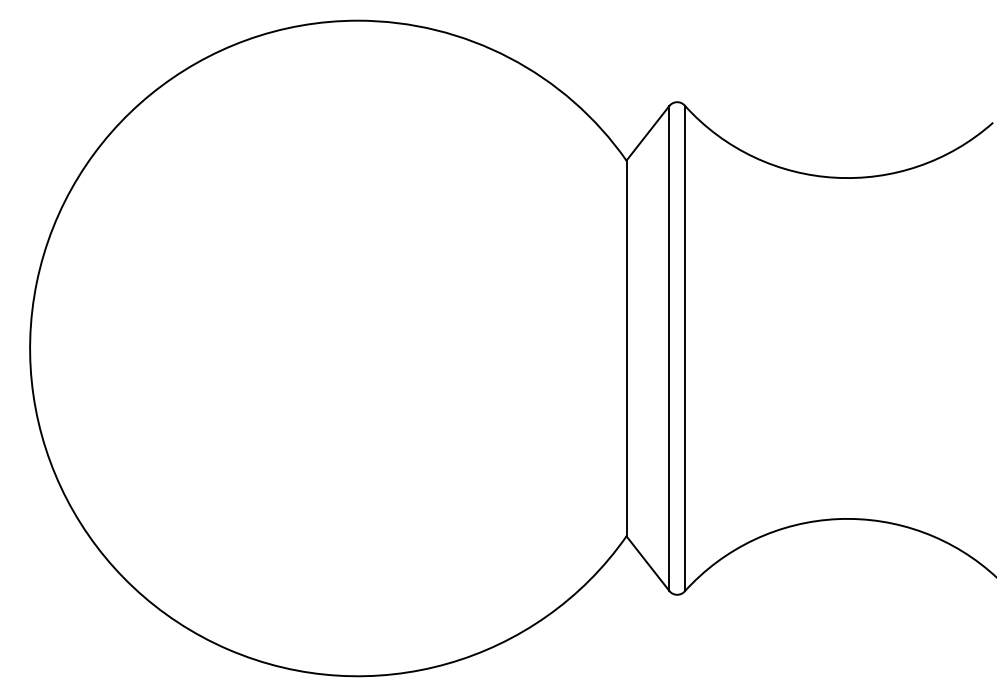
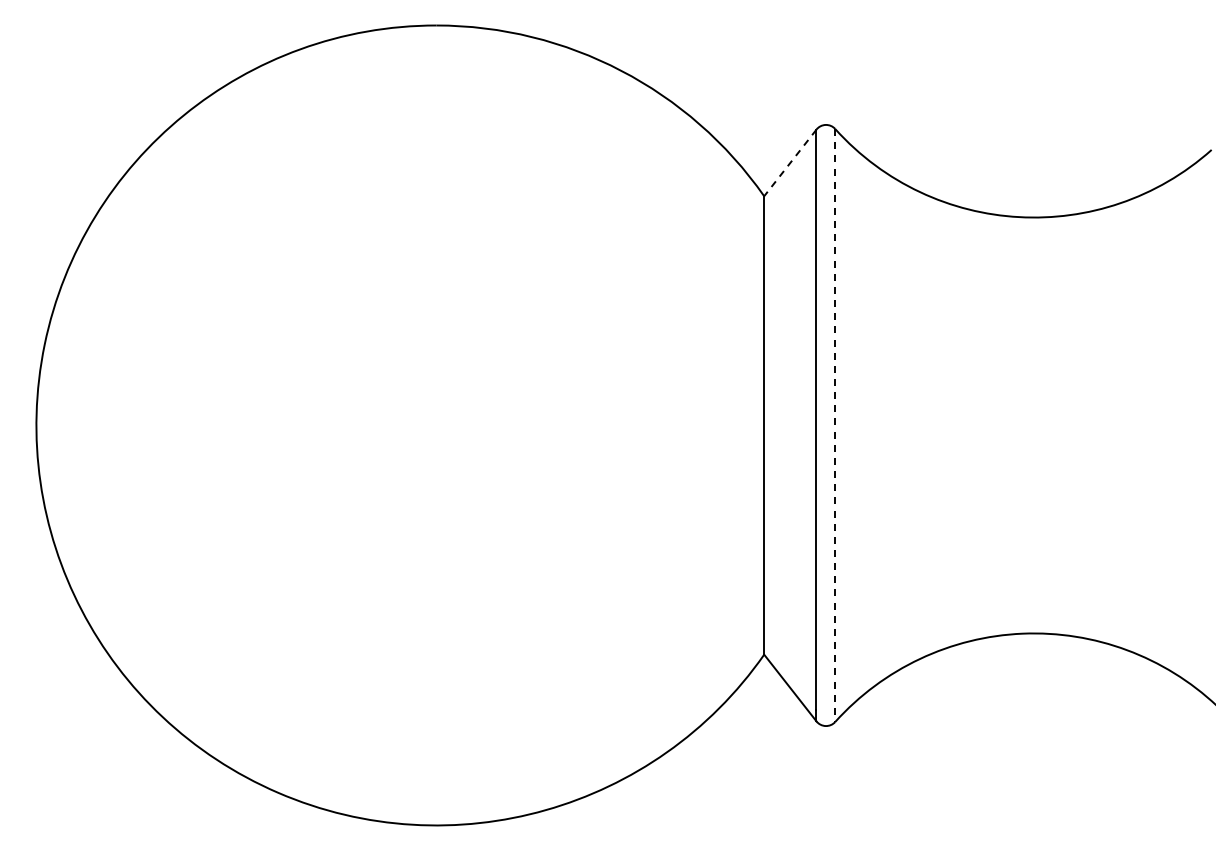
line: (648, 133) -> (790, 163), solid -> dashed
line: (684, 349) -> (835, 426), solid -> dashed

